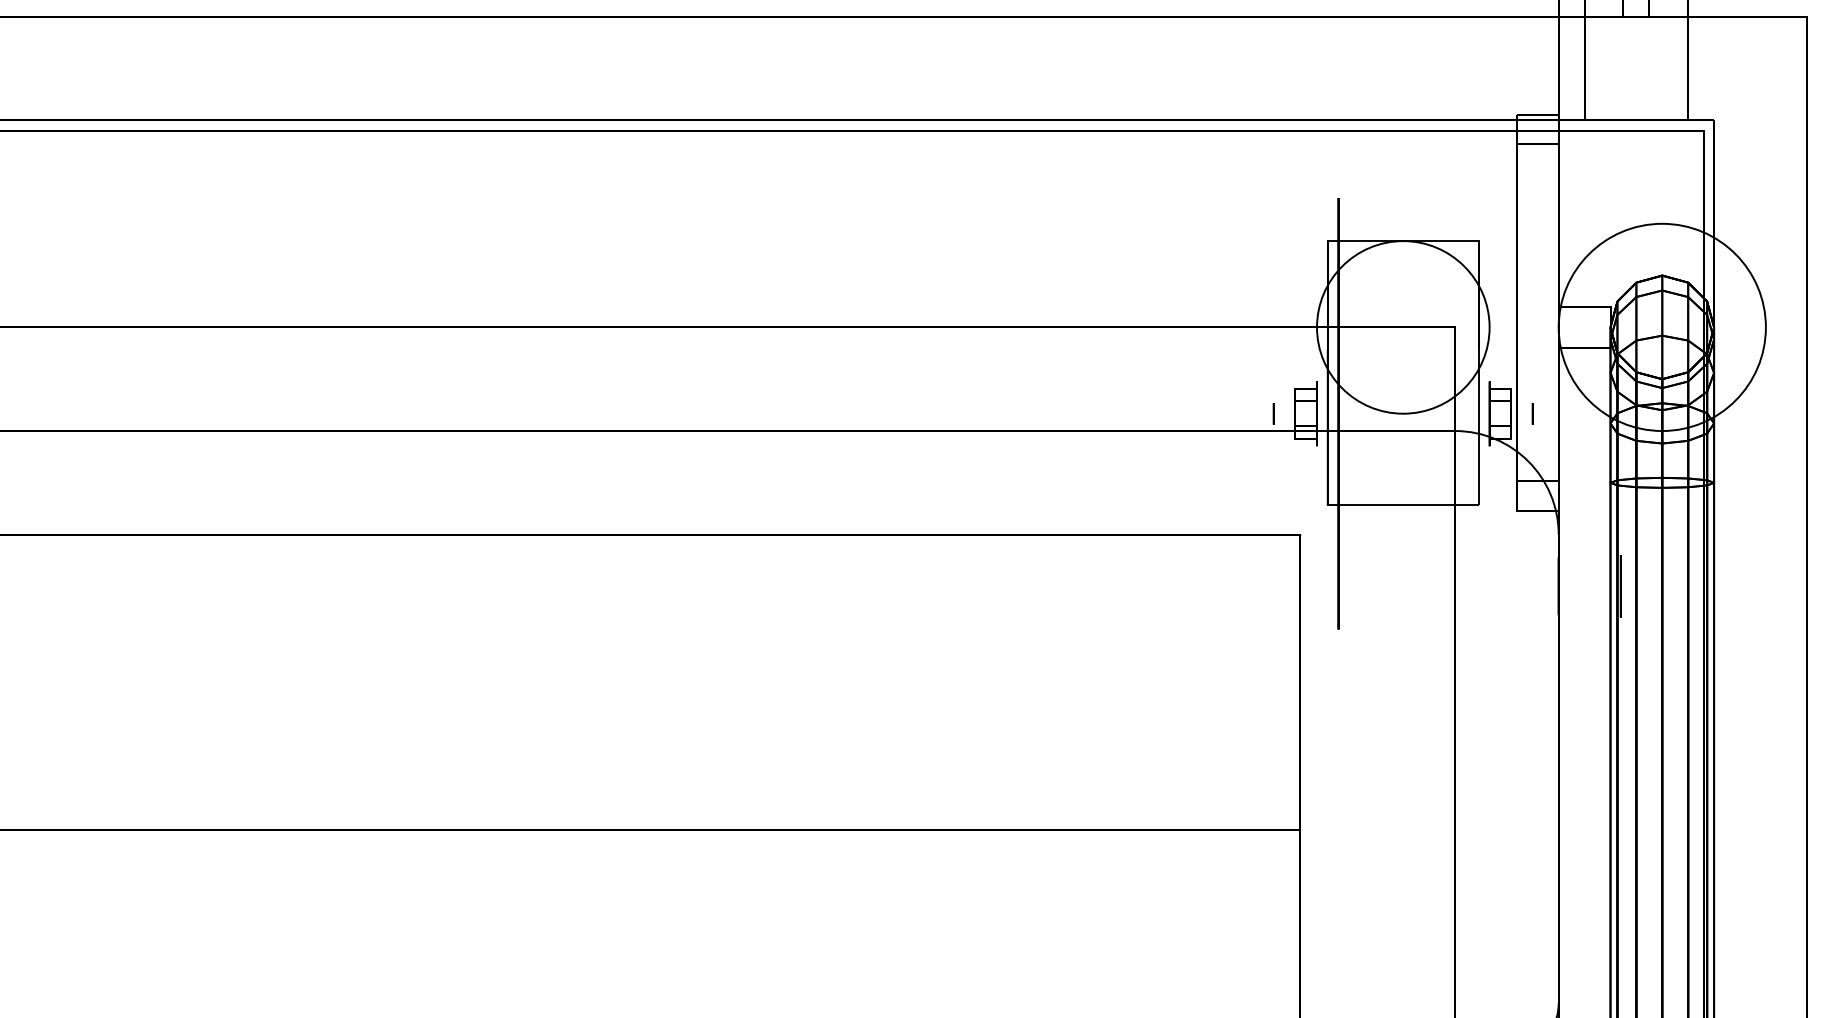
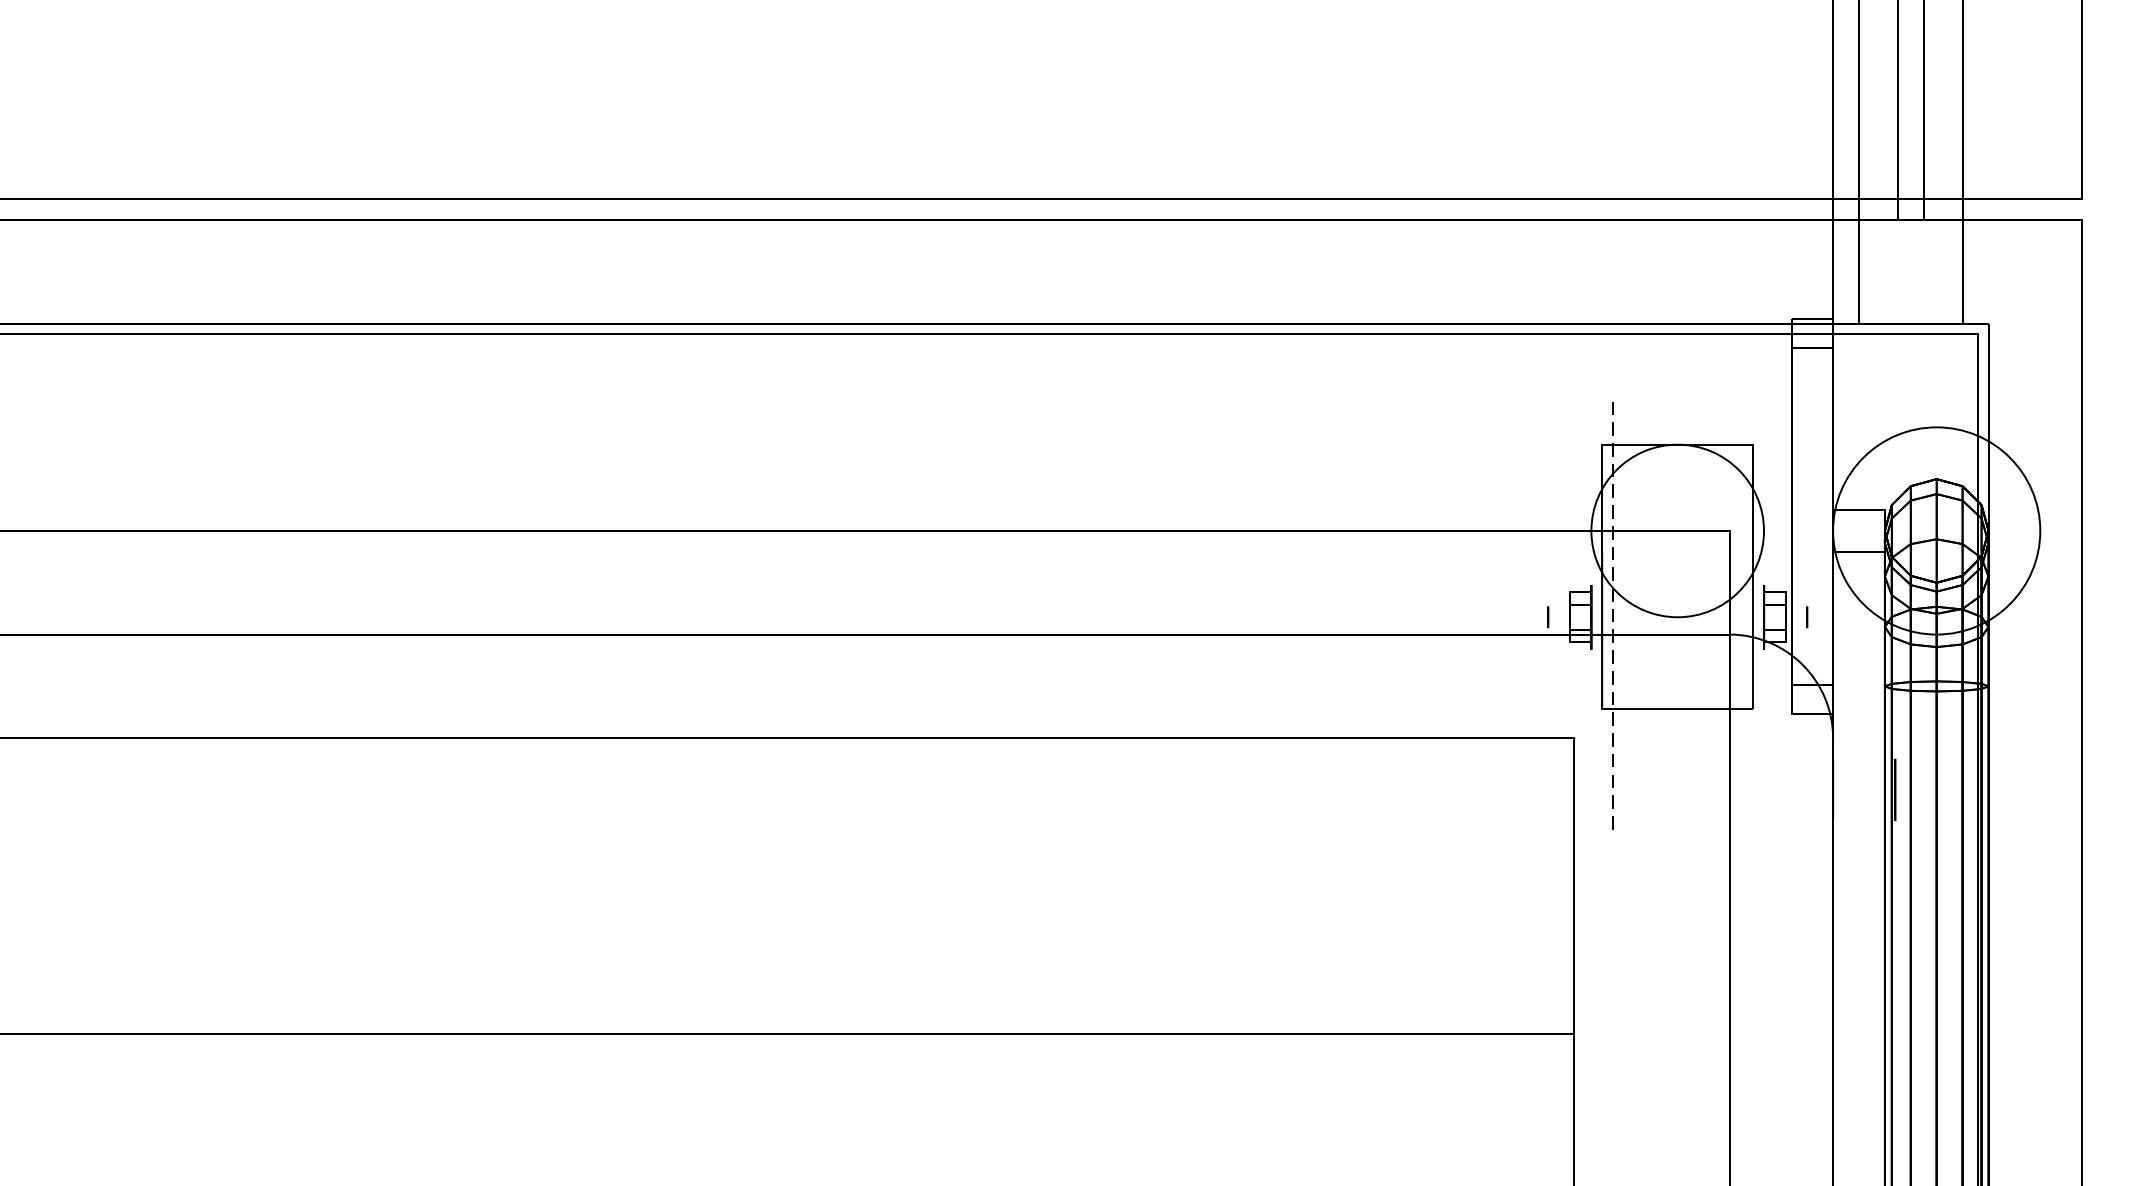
circle: (1338, 413) -> (1612, 617), solid -> dashed

